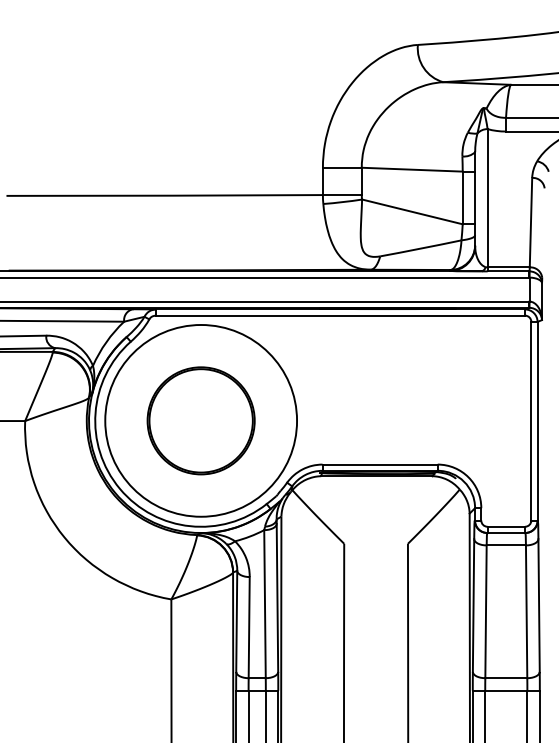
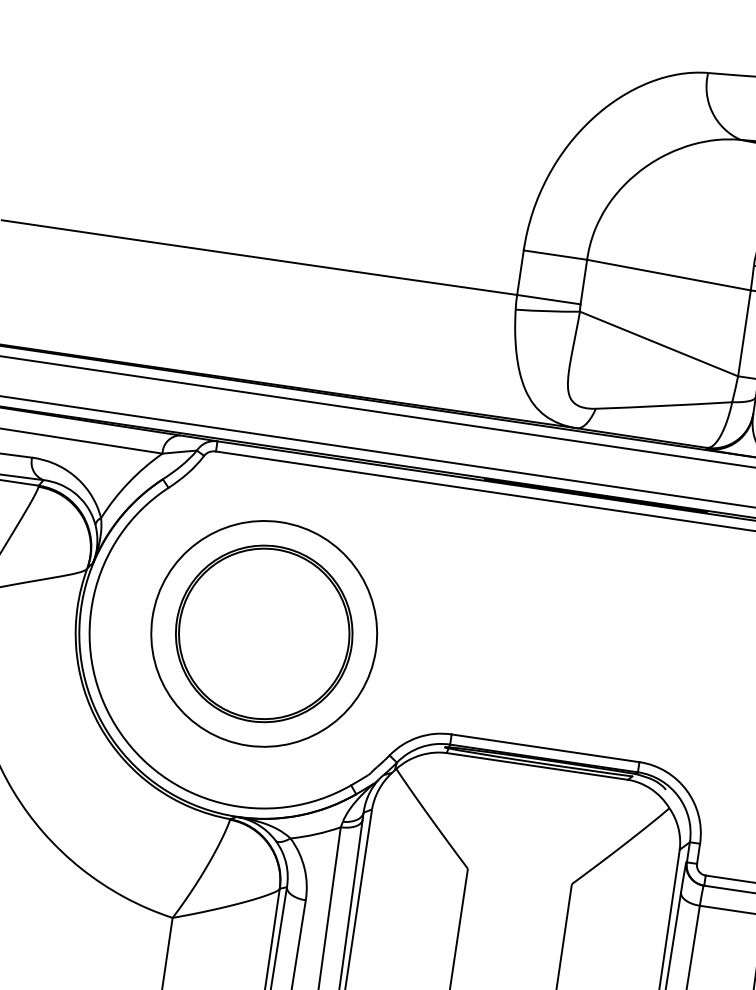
circle: (200, 420) -> (263, 633), size x0.71

